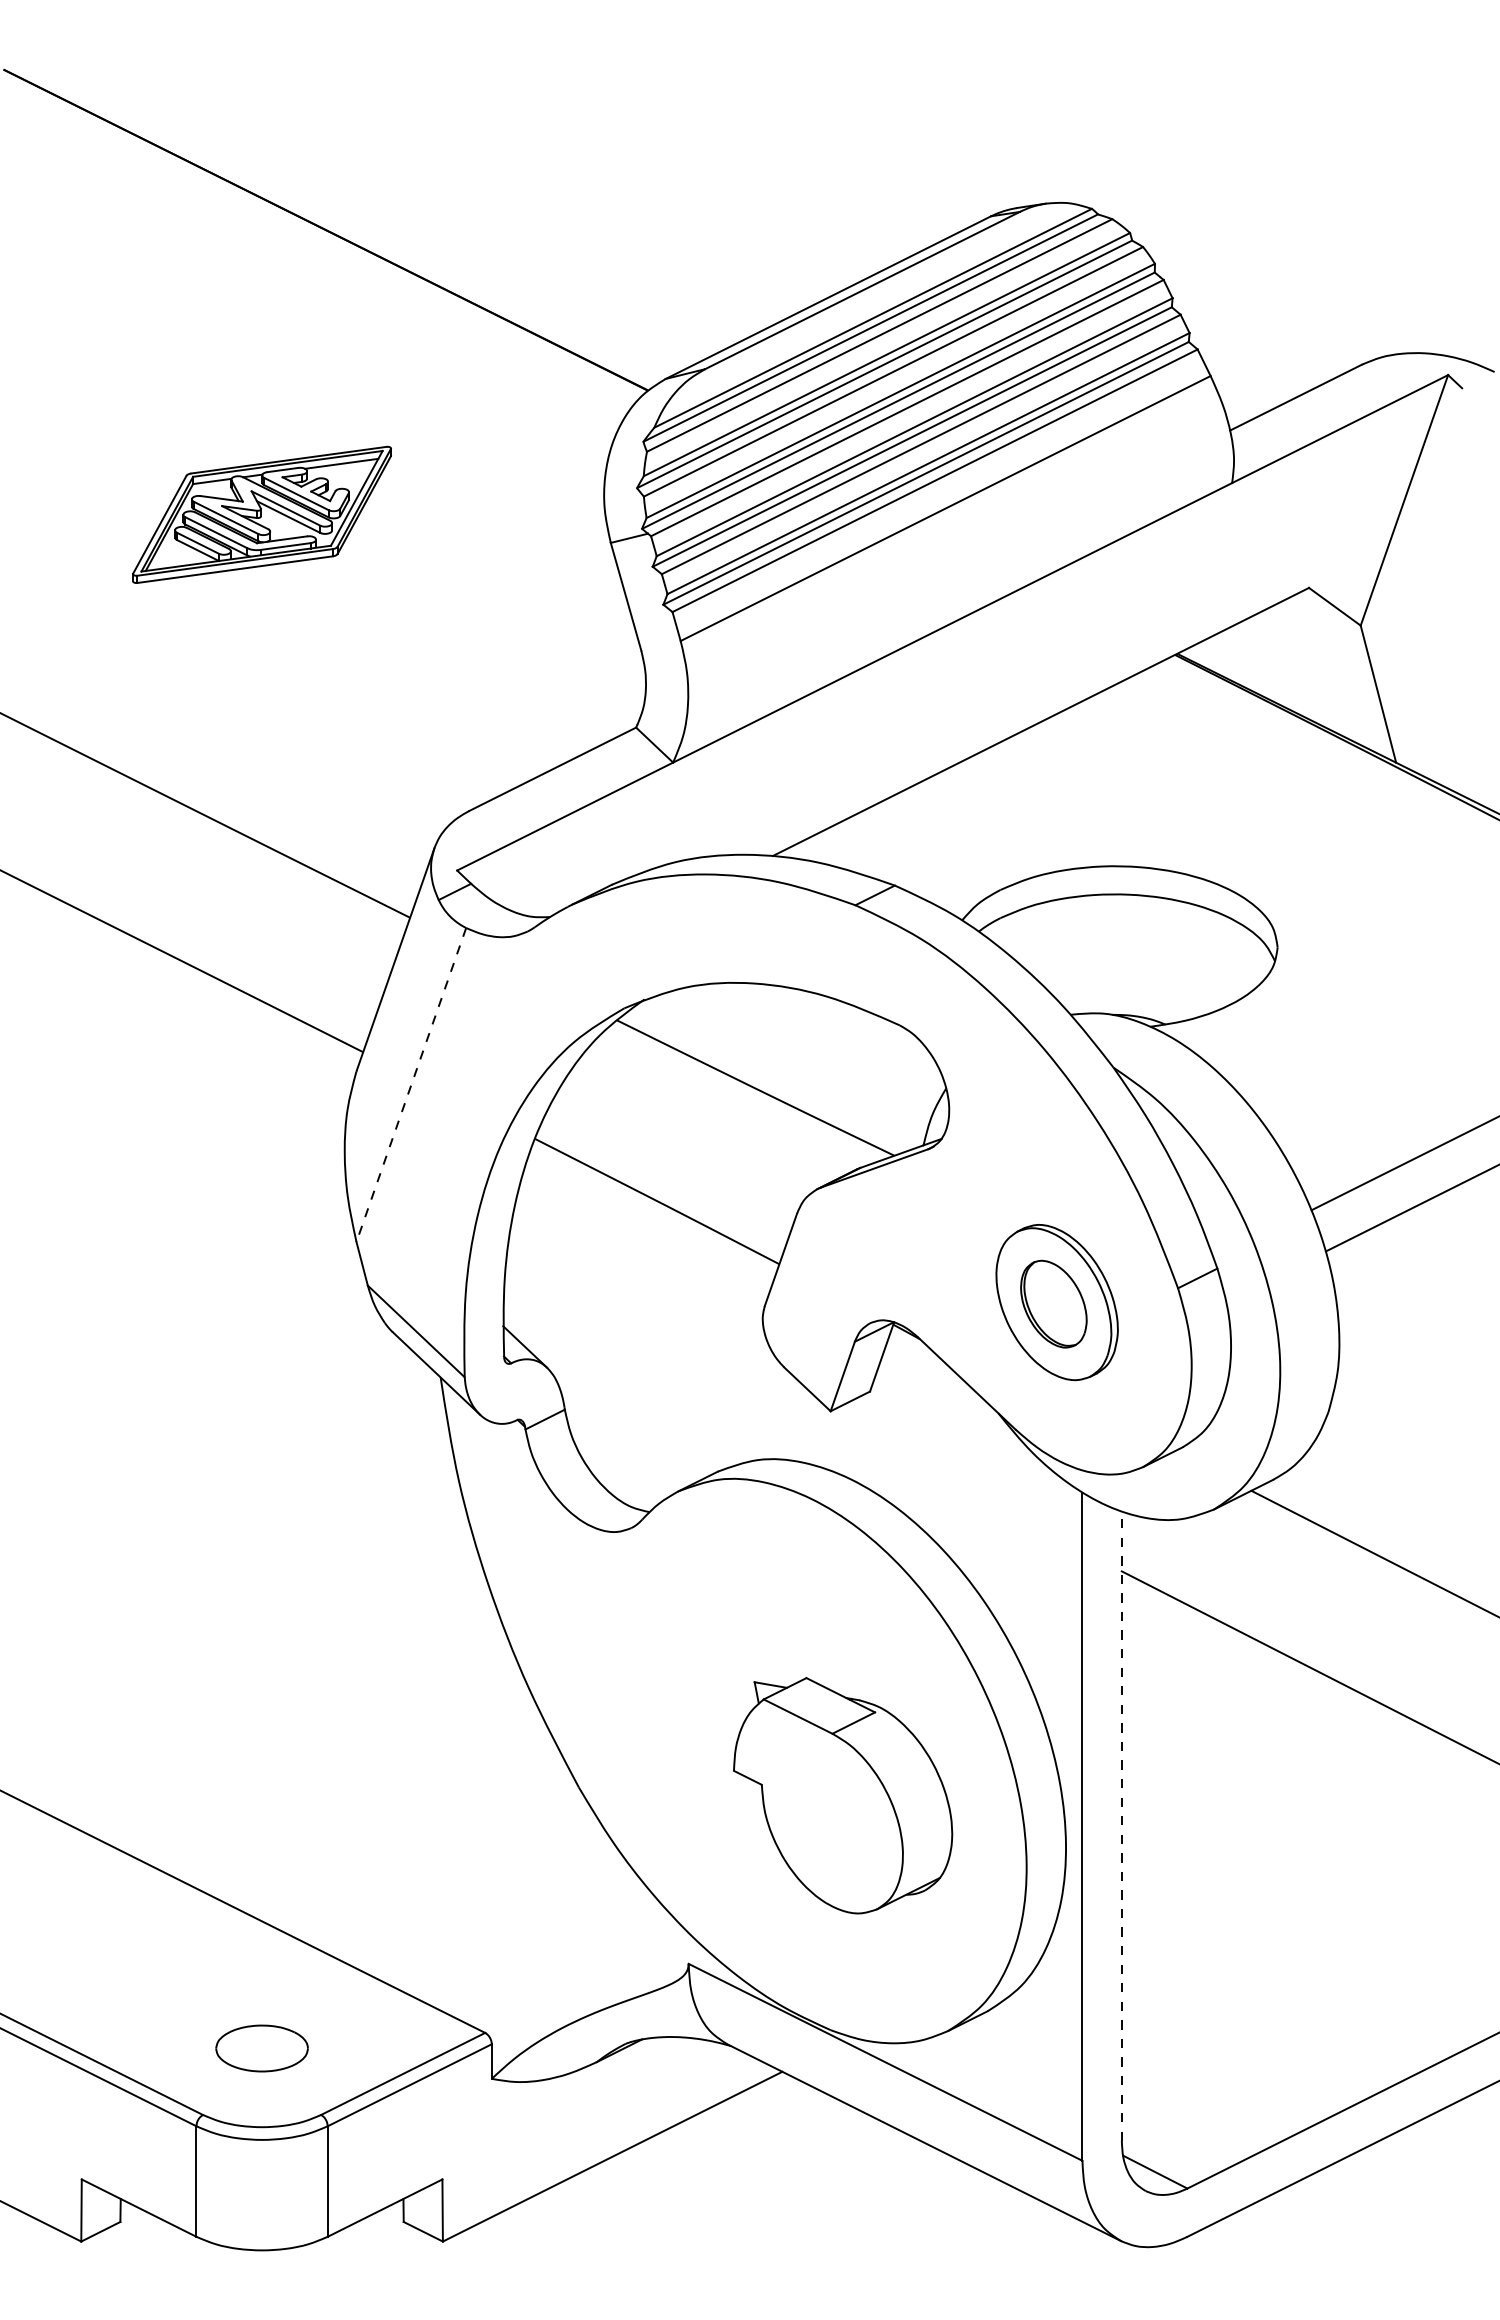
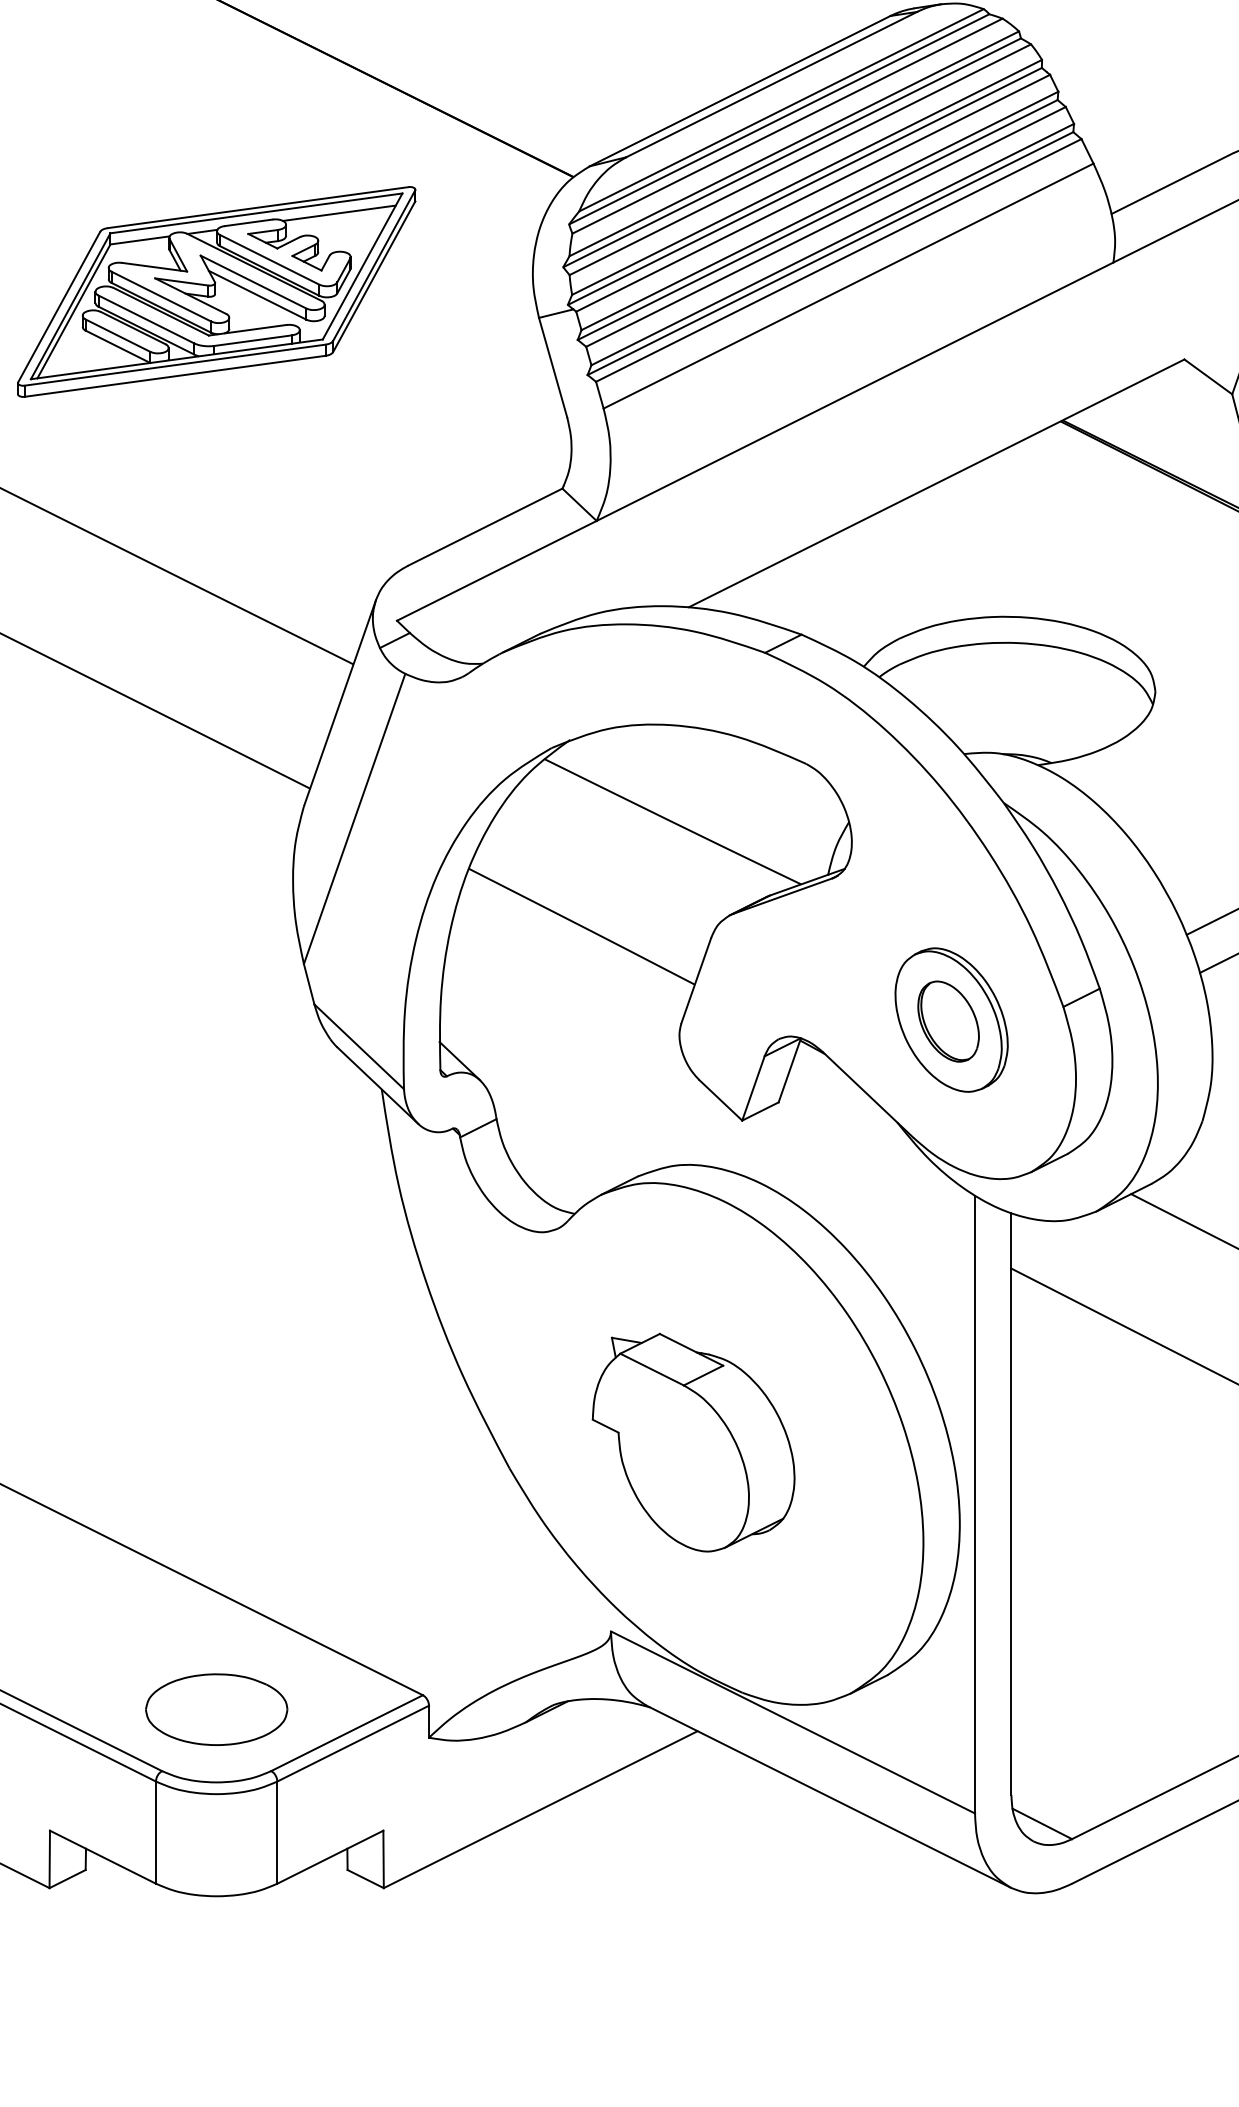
part: (261, 514) -> (216, 291), size x1.67
line: (411, 1085) -> (354, 819), dashed -> solid
part: (843, 1795) -> (694, 1442), moved
line: (1121, 1826) -> (1011, 1504), dashed -> solid
part: (261, 2048) -> (216, 1709), size x1.67

